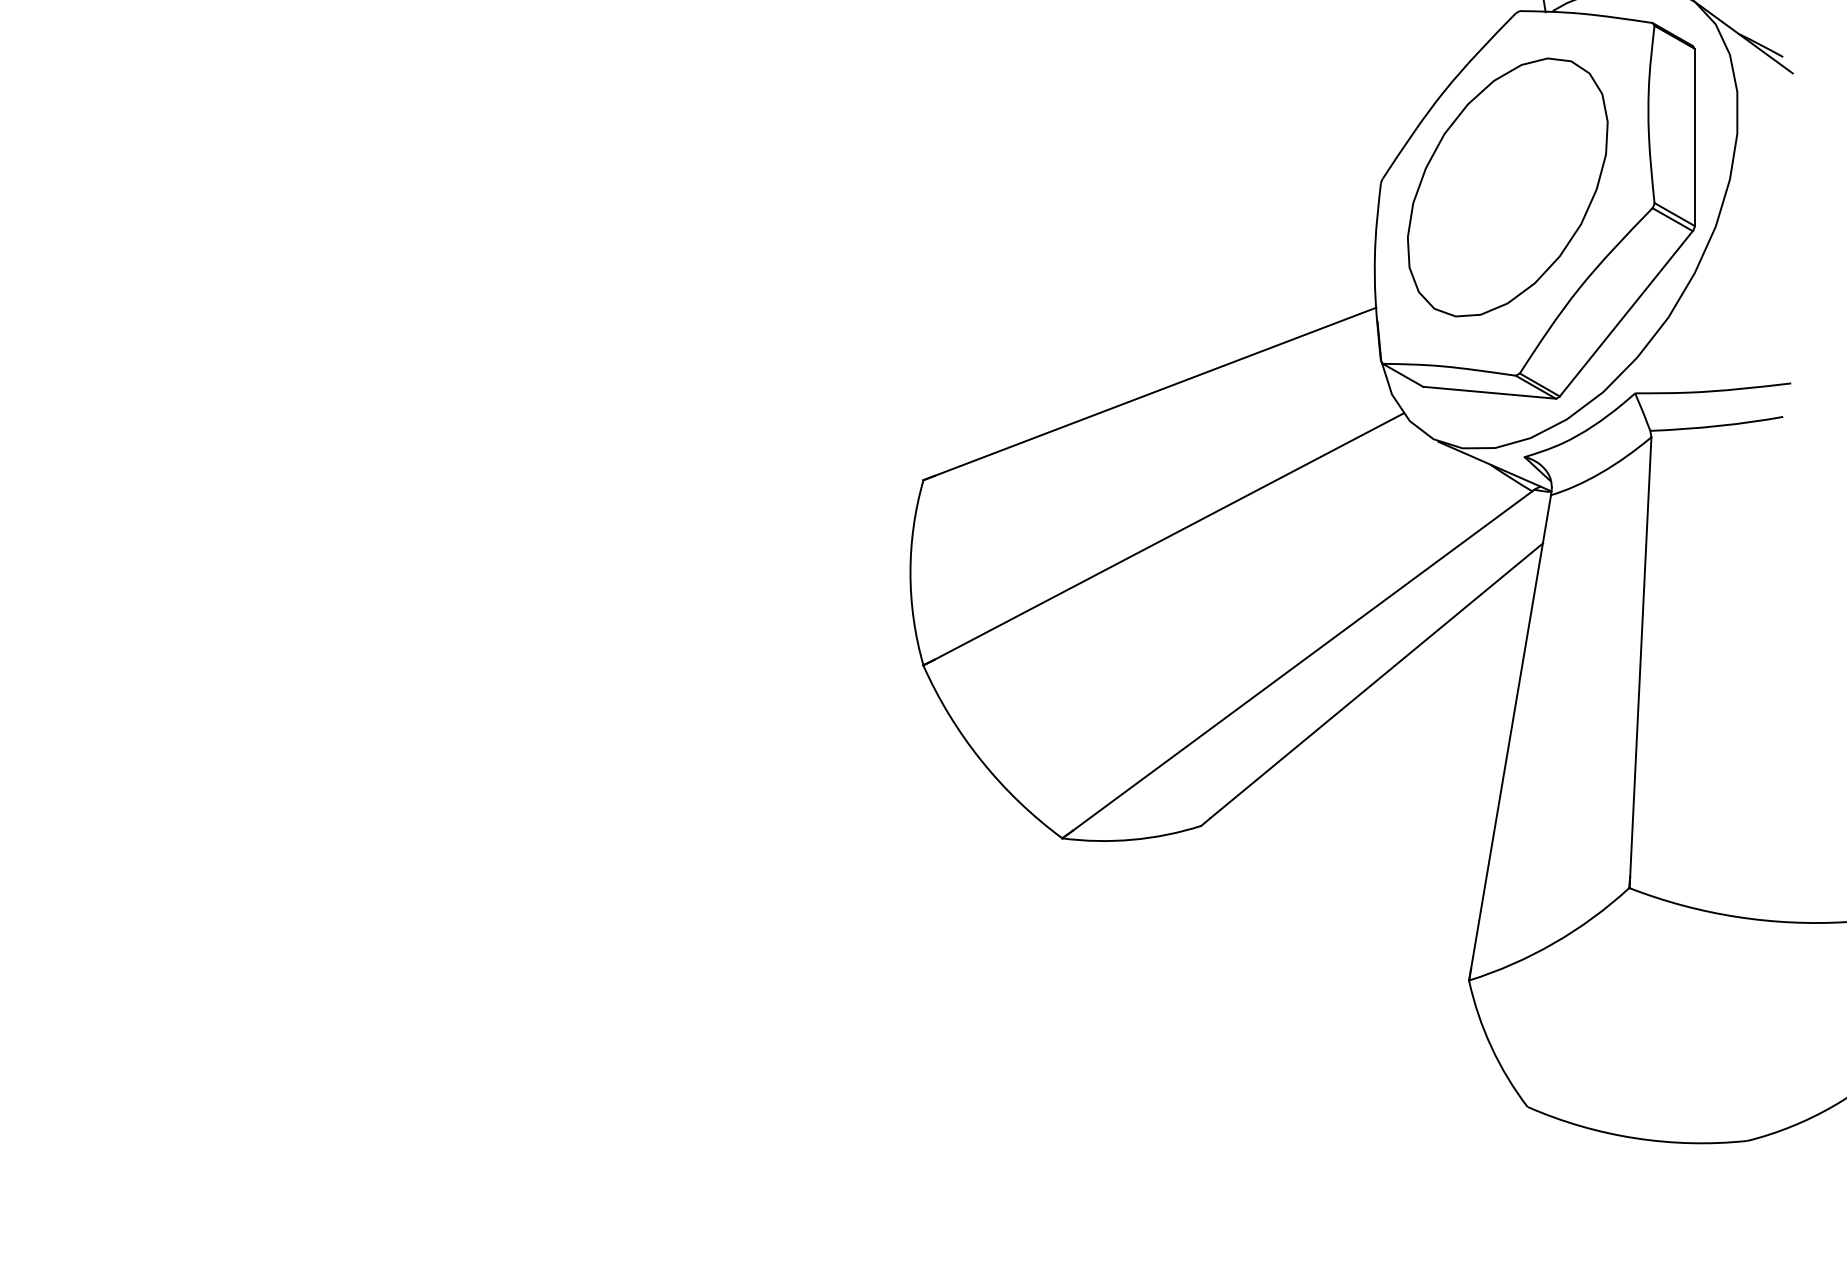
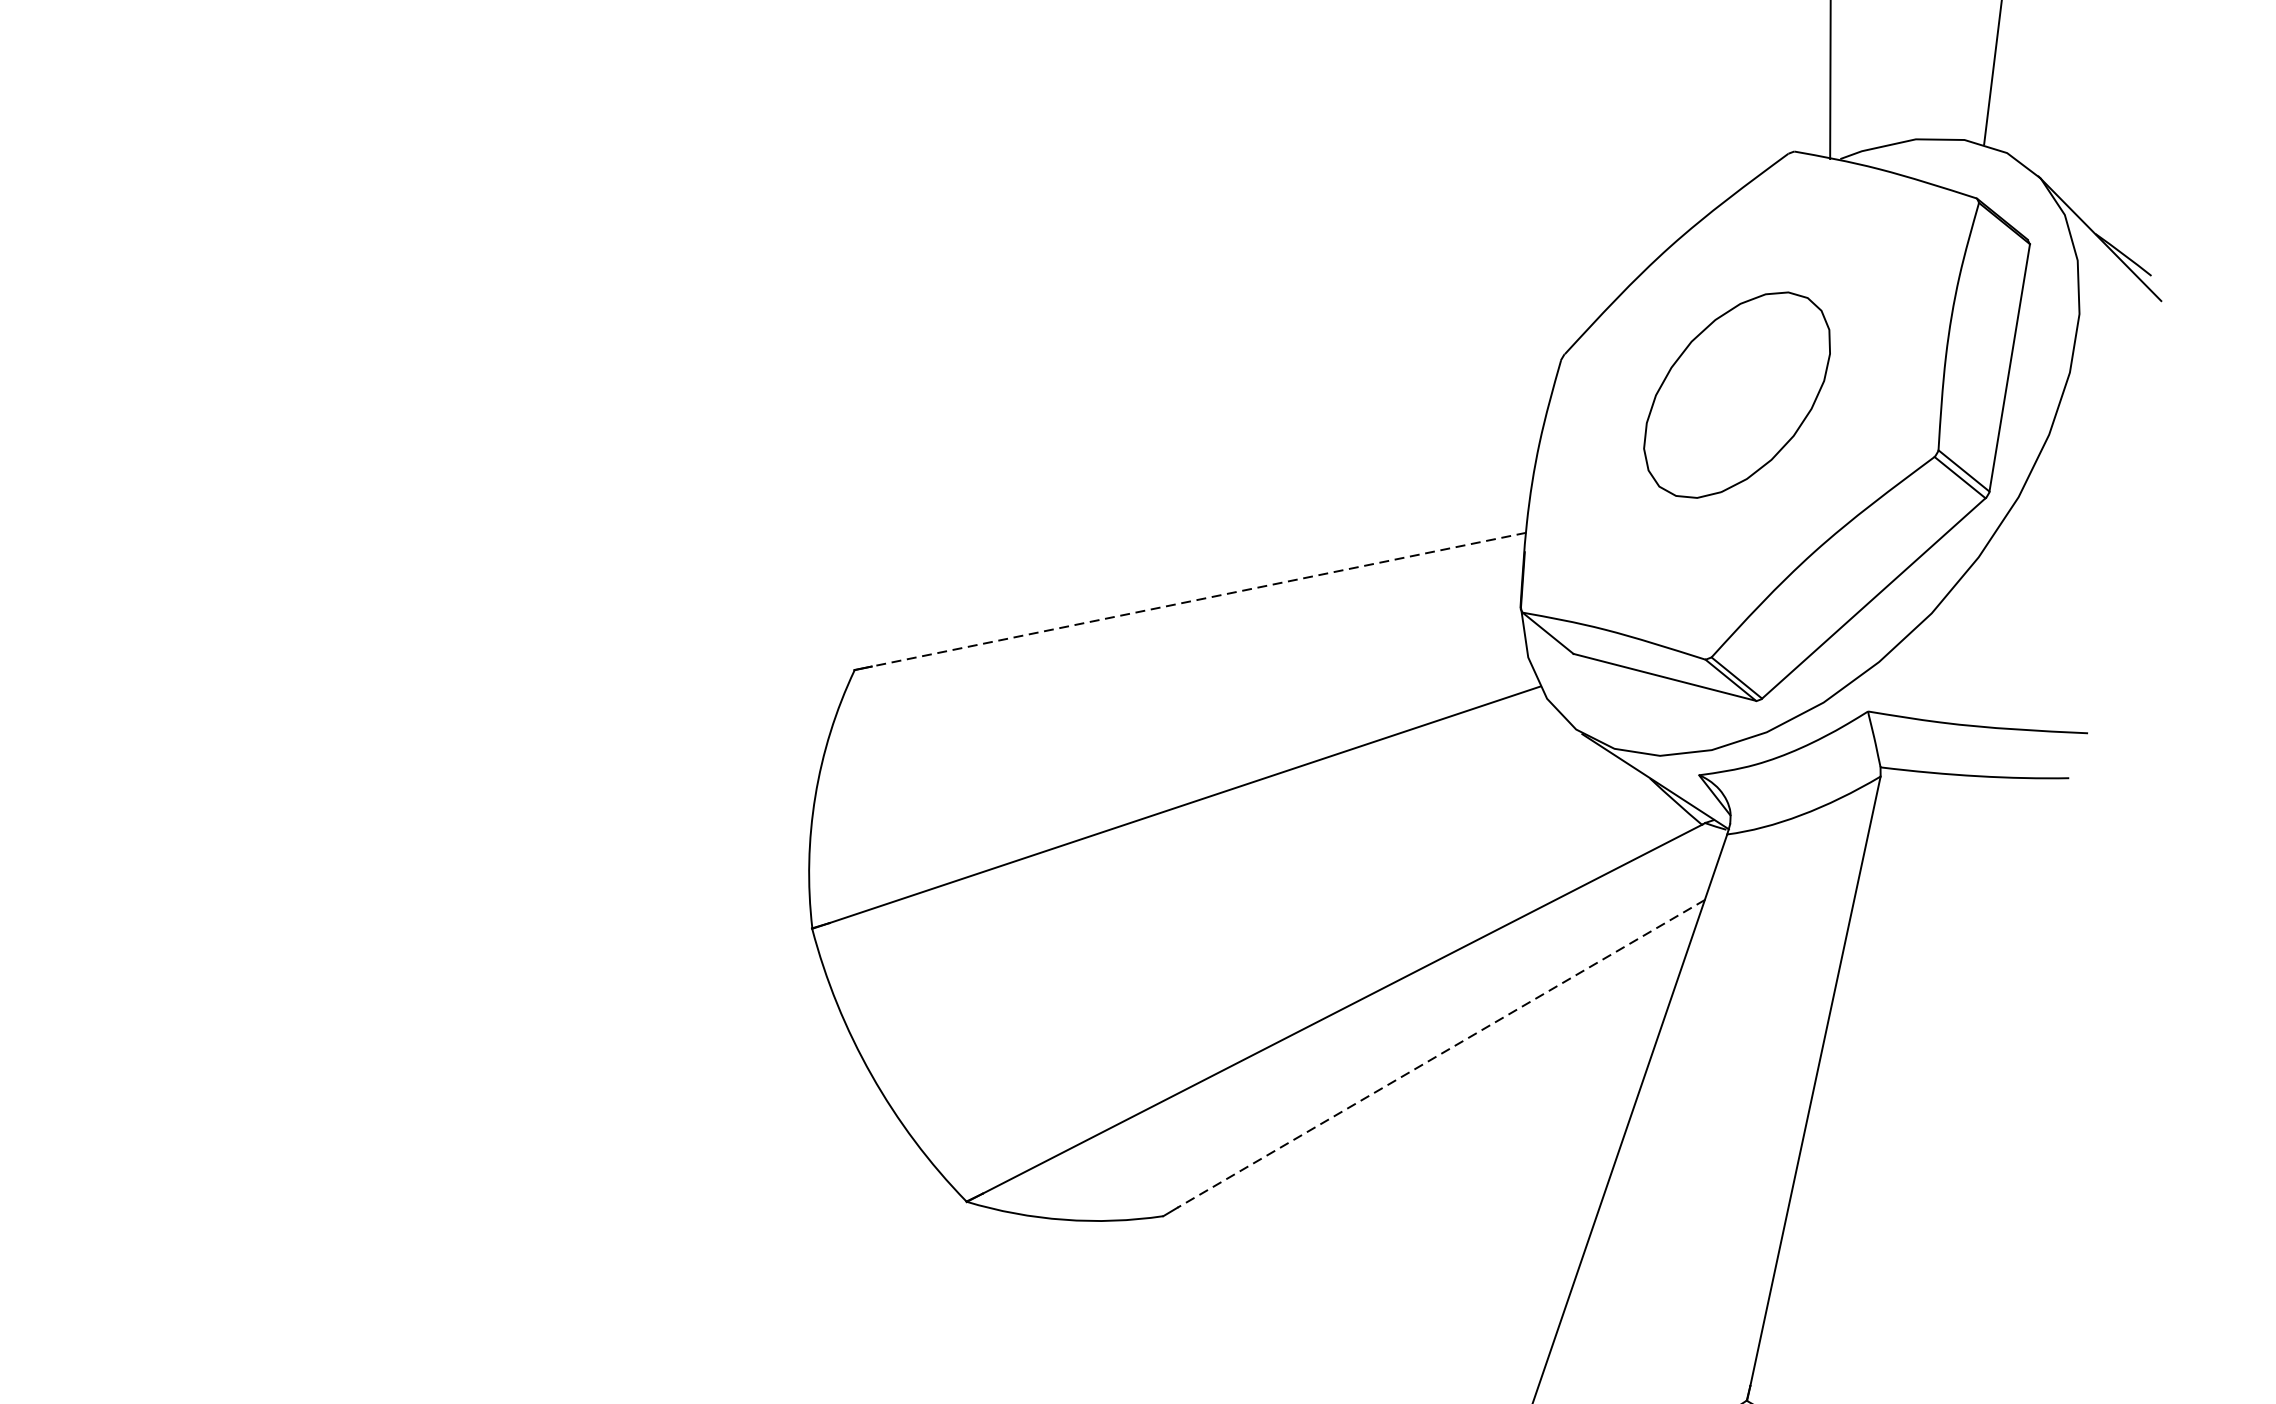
part: (1507, 187) -> (1736, 394), size x0.6
line: (1155, 391) -> (1198, 599), solid -> dashed
line: (1376, 680) -> (1441, 1053), solid -> dashed

